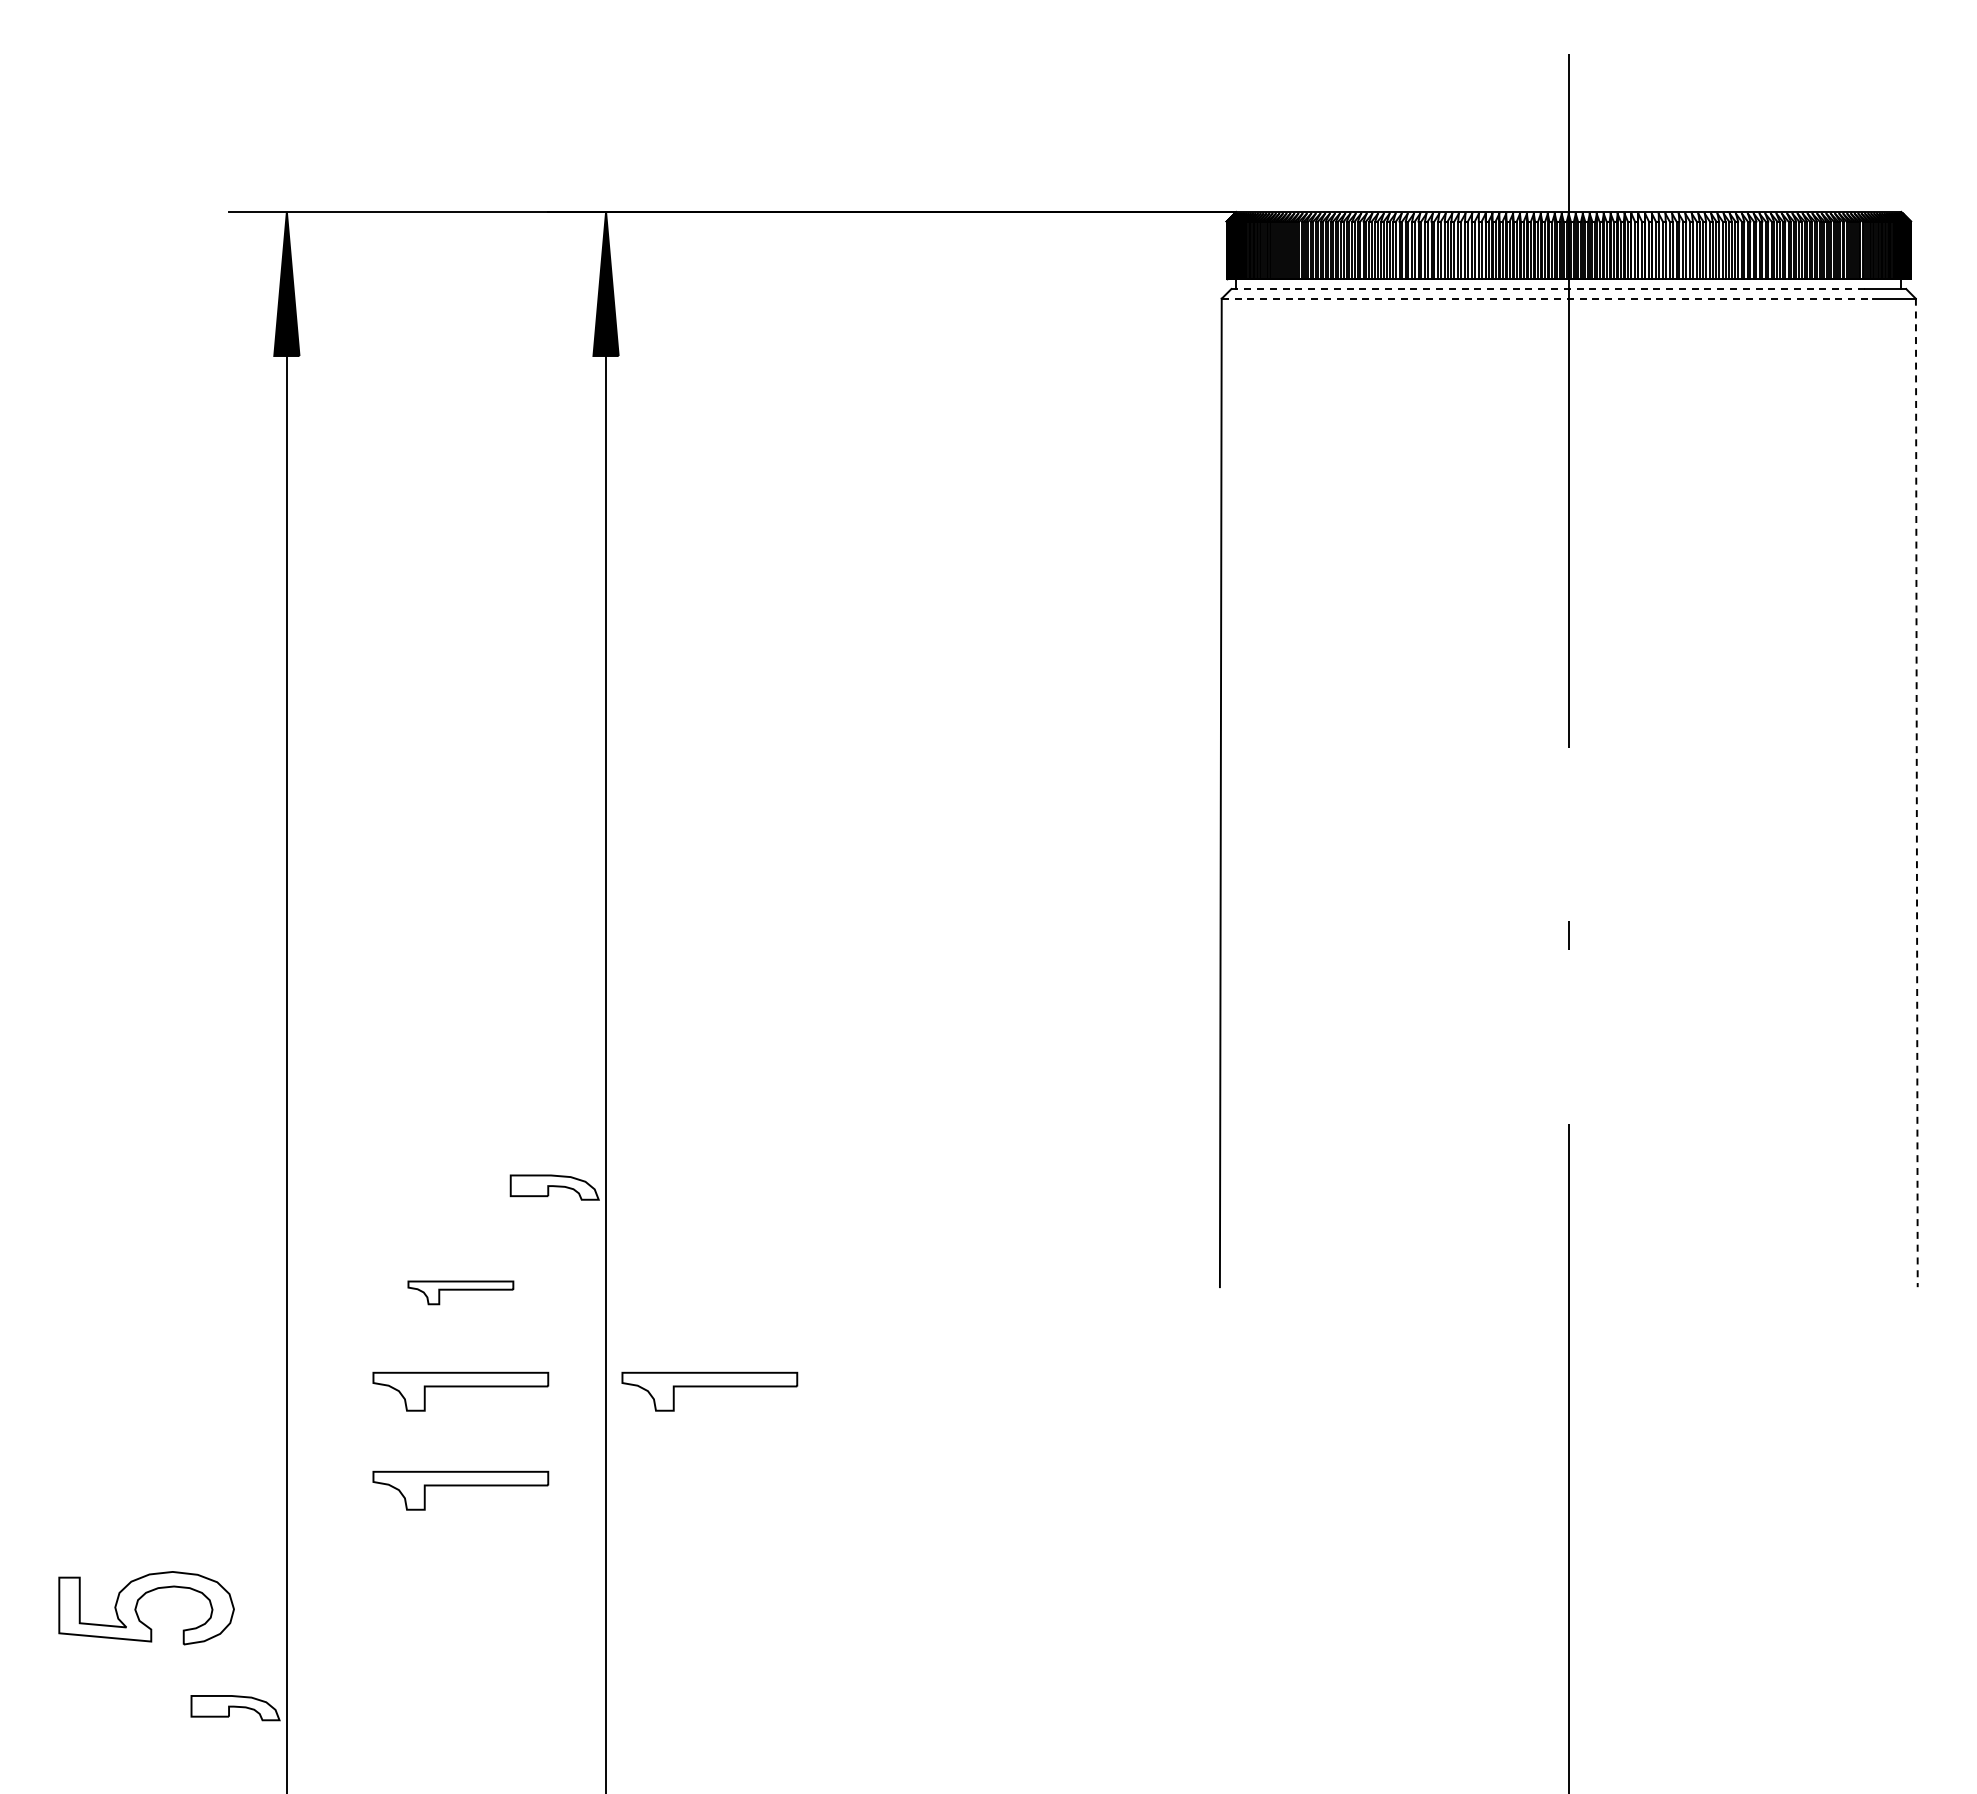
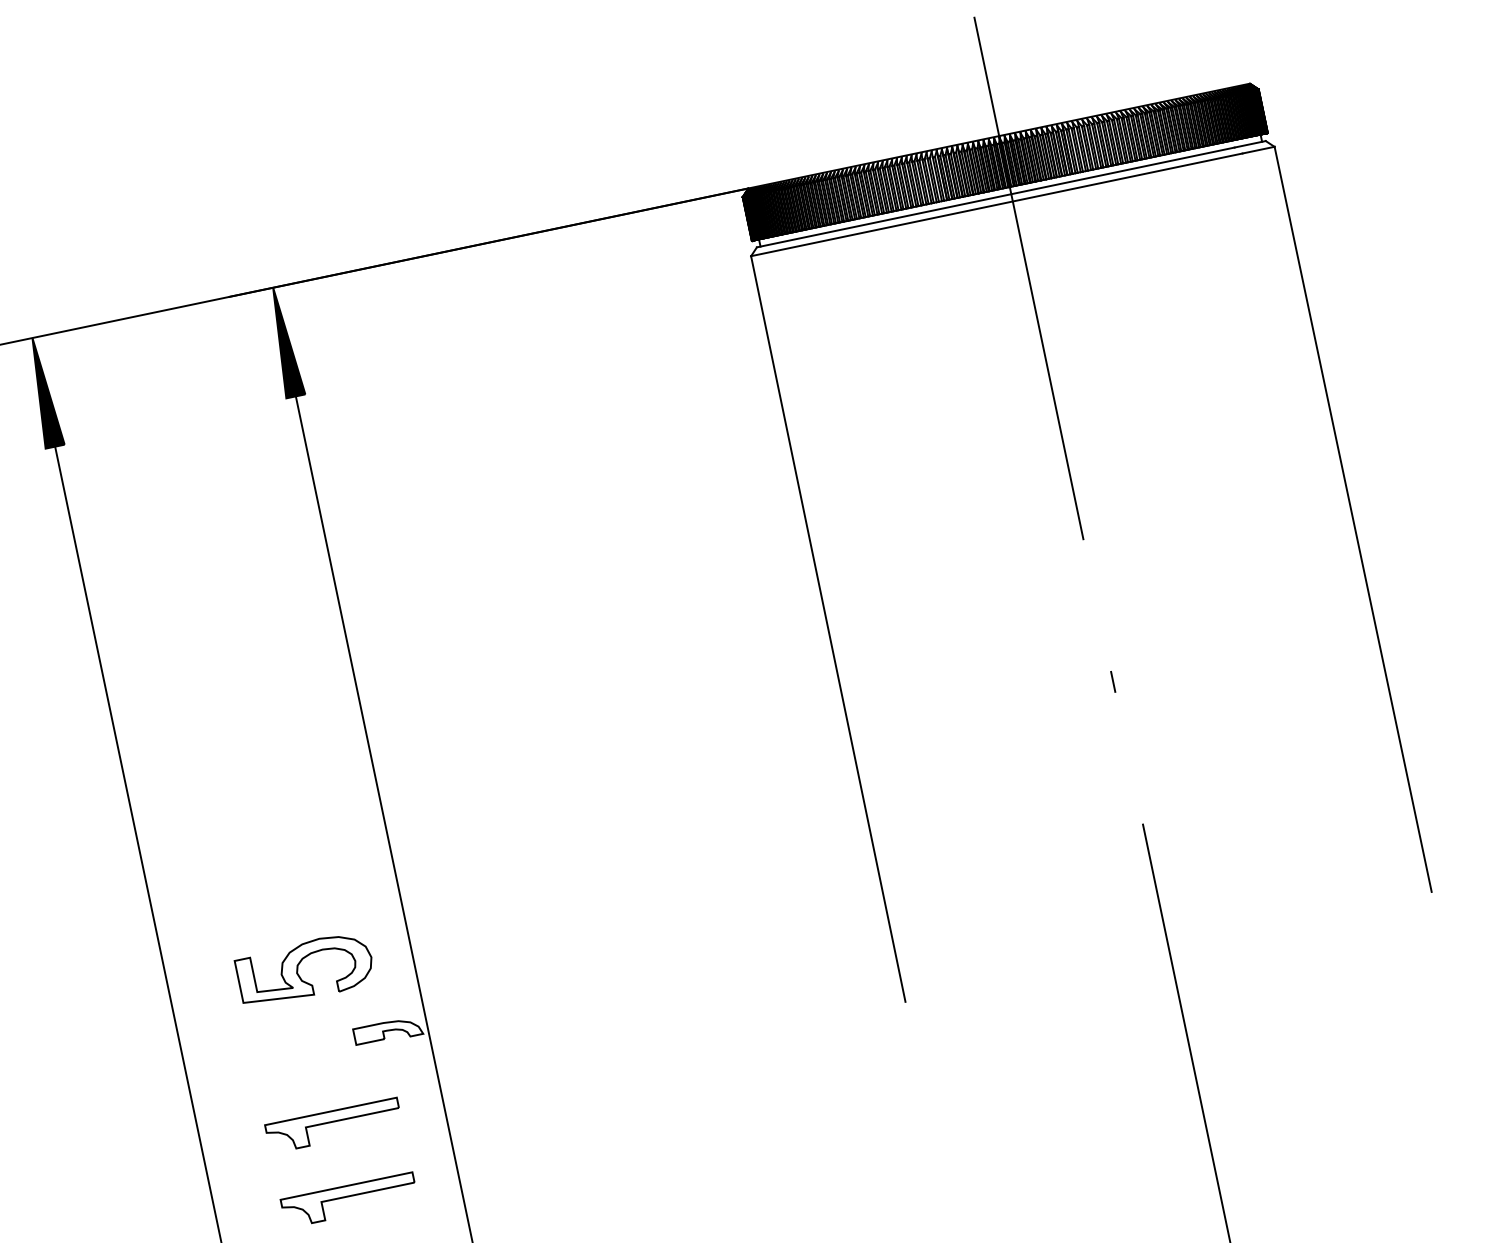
line: (1548, 289) -> (996, 197), dashed -> solid
line: (1547, 298) -> (996, 204), dashed -> solid
line: (1916, 793) -> (1353, 519), dashed -> solid
part: (456, 1086) -> (298, 970), added
part: (460, 1292) -> (333, 1125), size x1.67
part: (709, 1391) -> (536, 1160), removed

